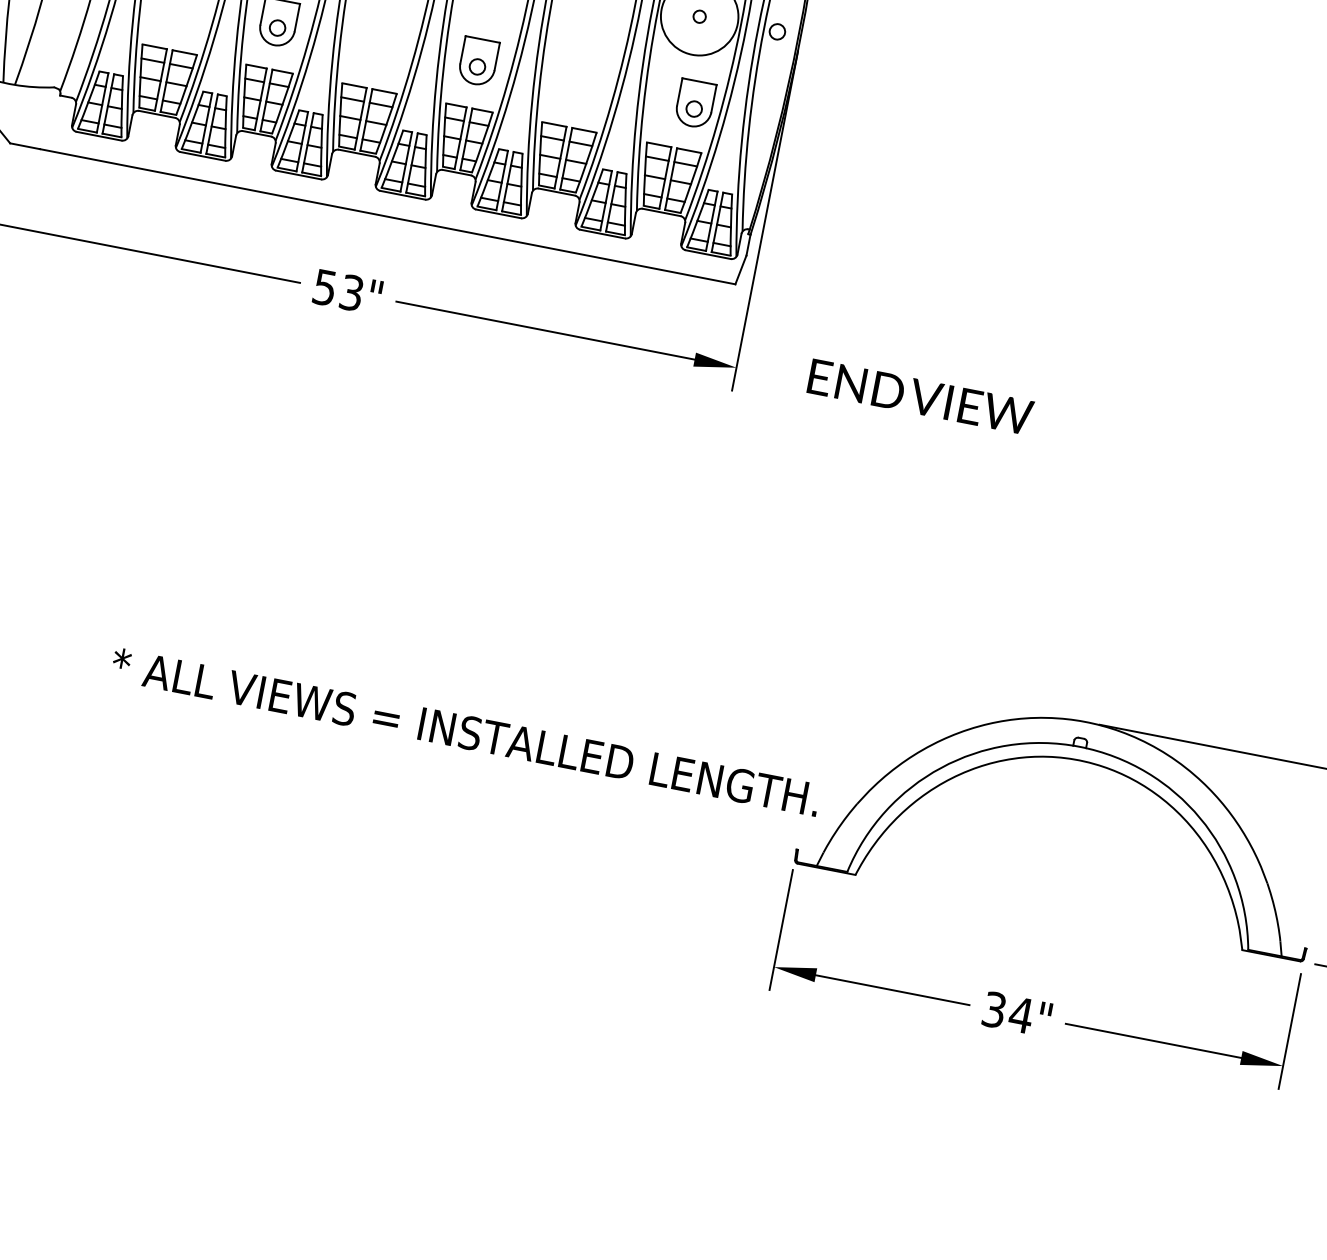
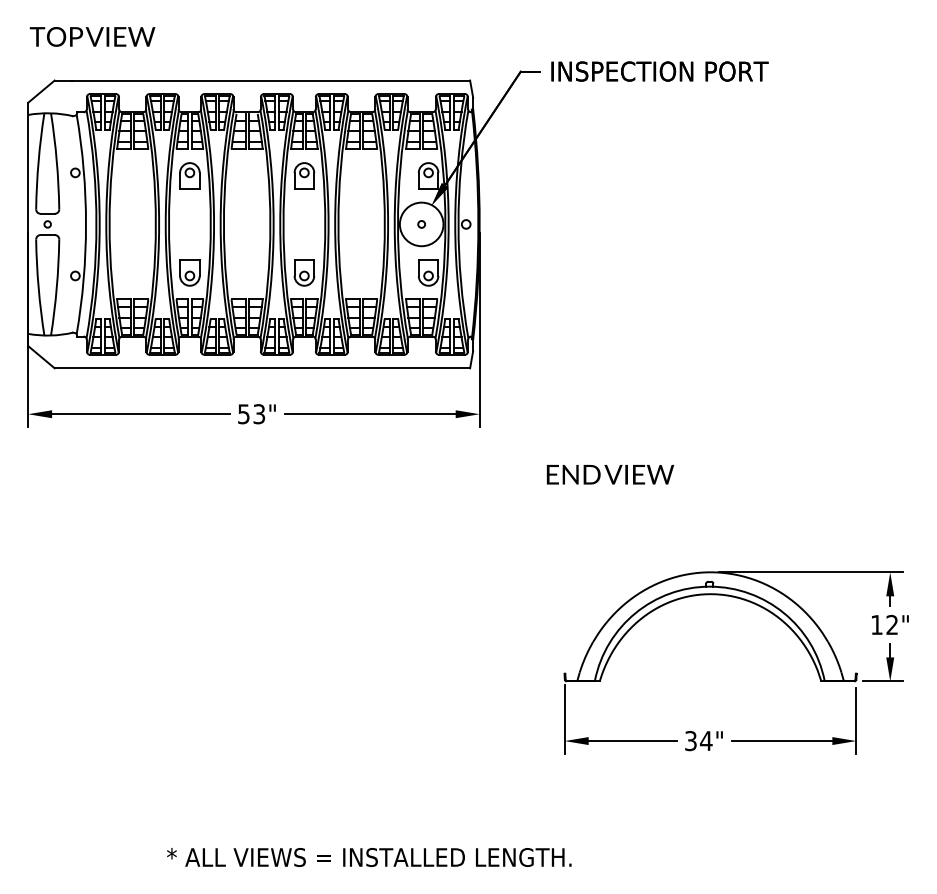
text: (920, 396) -> (610, 474), moved
text: (466, 732) -> (369, 857), moved

